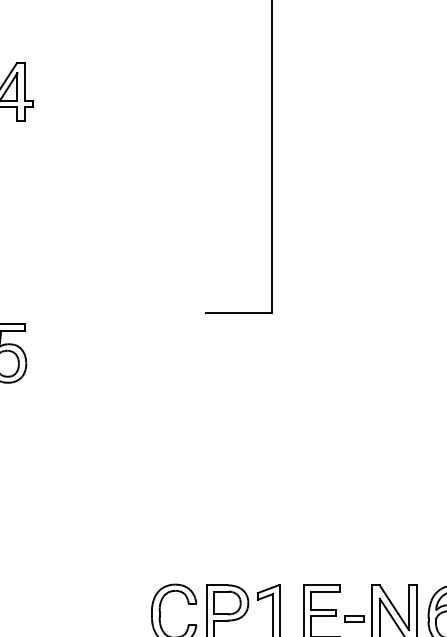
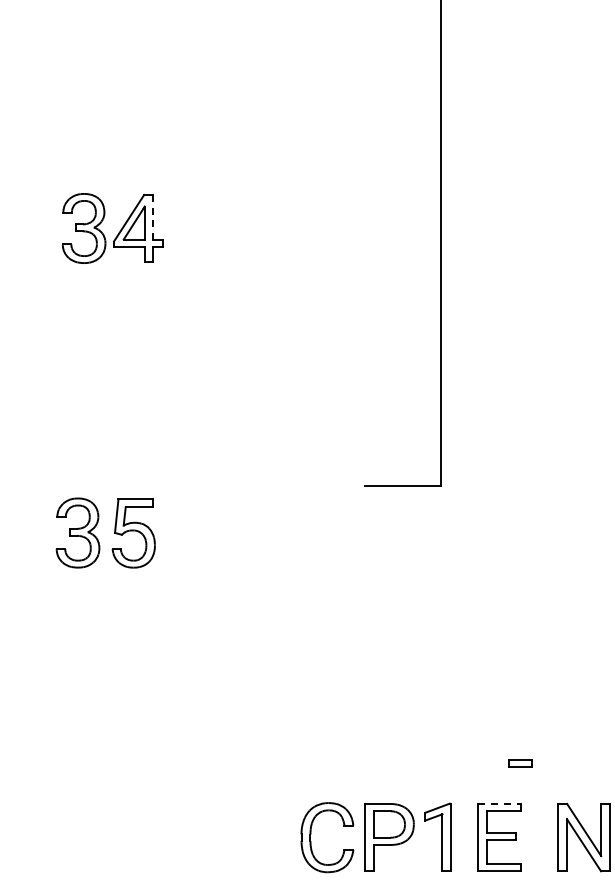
line: (25, 82) -> (153, 217), solid -> dashed
line: (322, 585) -> (500, 804), solid -> dashed
part: (354, 618) -> (520, 763), moved

